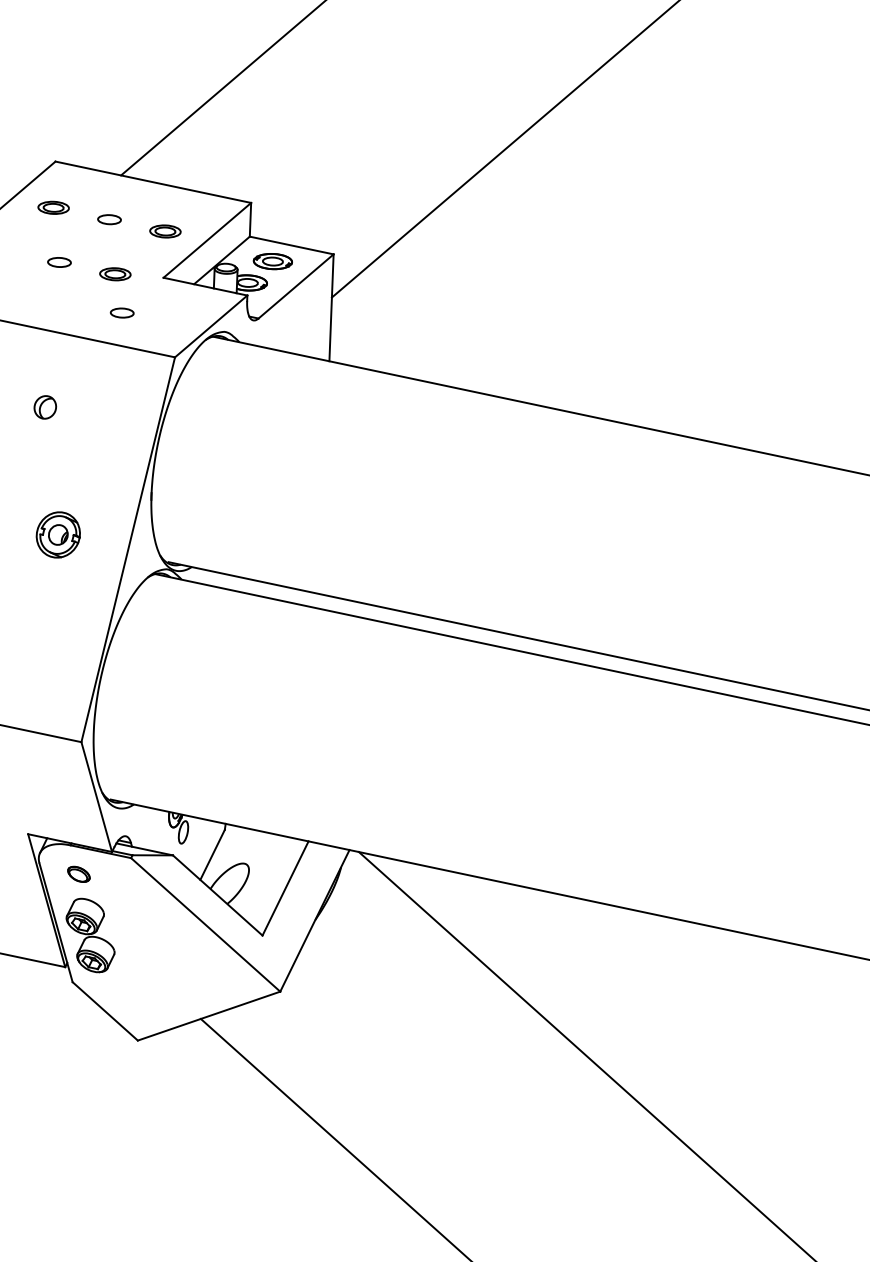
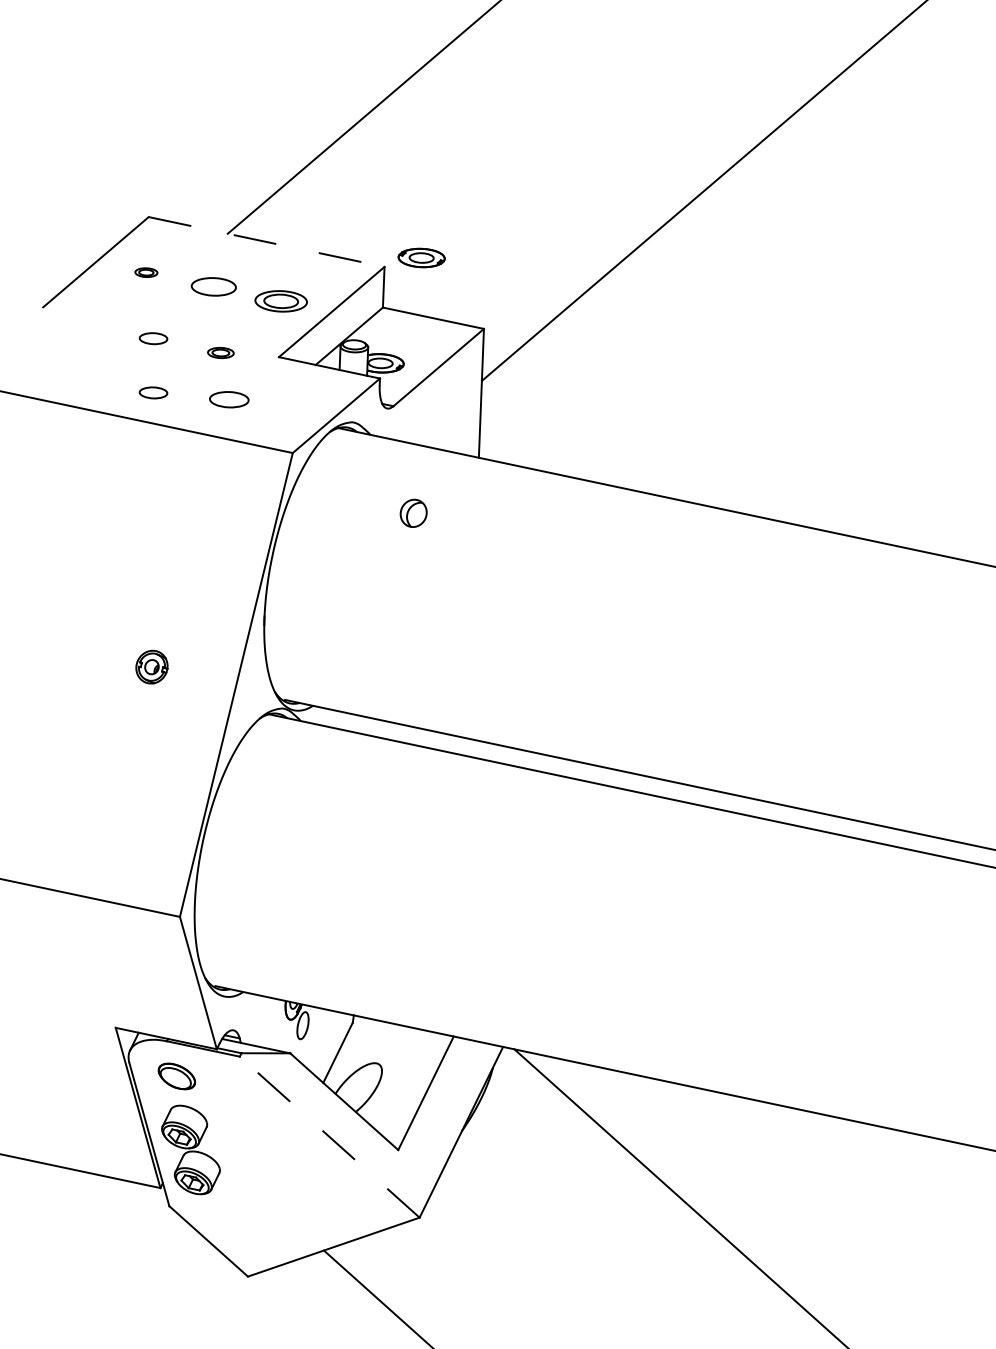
line: (153, 182) -> (266, 242), solid -> dashed
part: (53, 207) -> (146, 272), size x0.6
part: (109, 219) -> (213, 286), size x1.6
part: (165, 231) -> (281, 301), size x1.4
part: (272, 261) -> (421, 257), moved
part: (115, 274) -> (221, 353), size x0.7
part: (59, 307) -> (153, 392), added
part: (121, 312) -> (228, 398), size x1.4
part: (45, 407) -> (413, 513), moved
part: (57, 534) -> (151, 666), size x0.6
part: (78, 873) -> (176, 1075), size x1.4
line: (205, 924) -> (329, 1136), solid -> dashed

